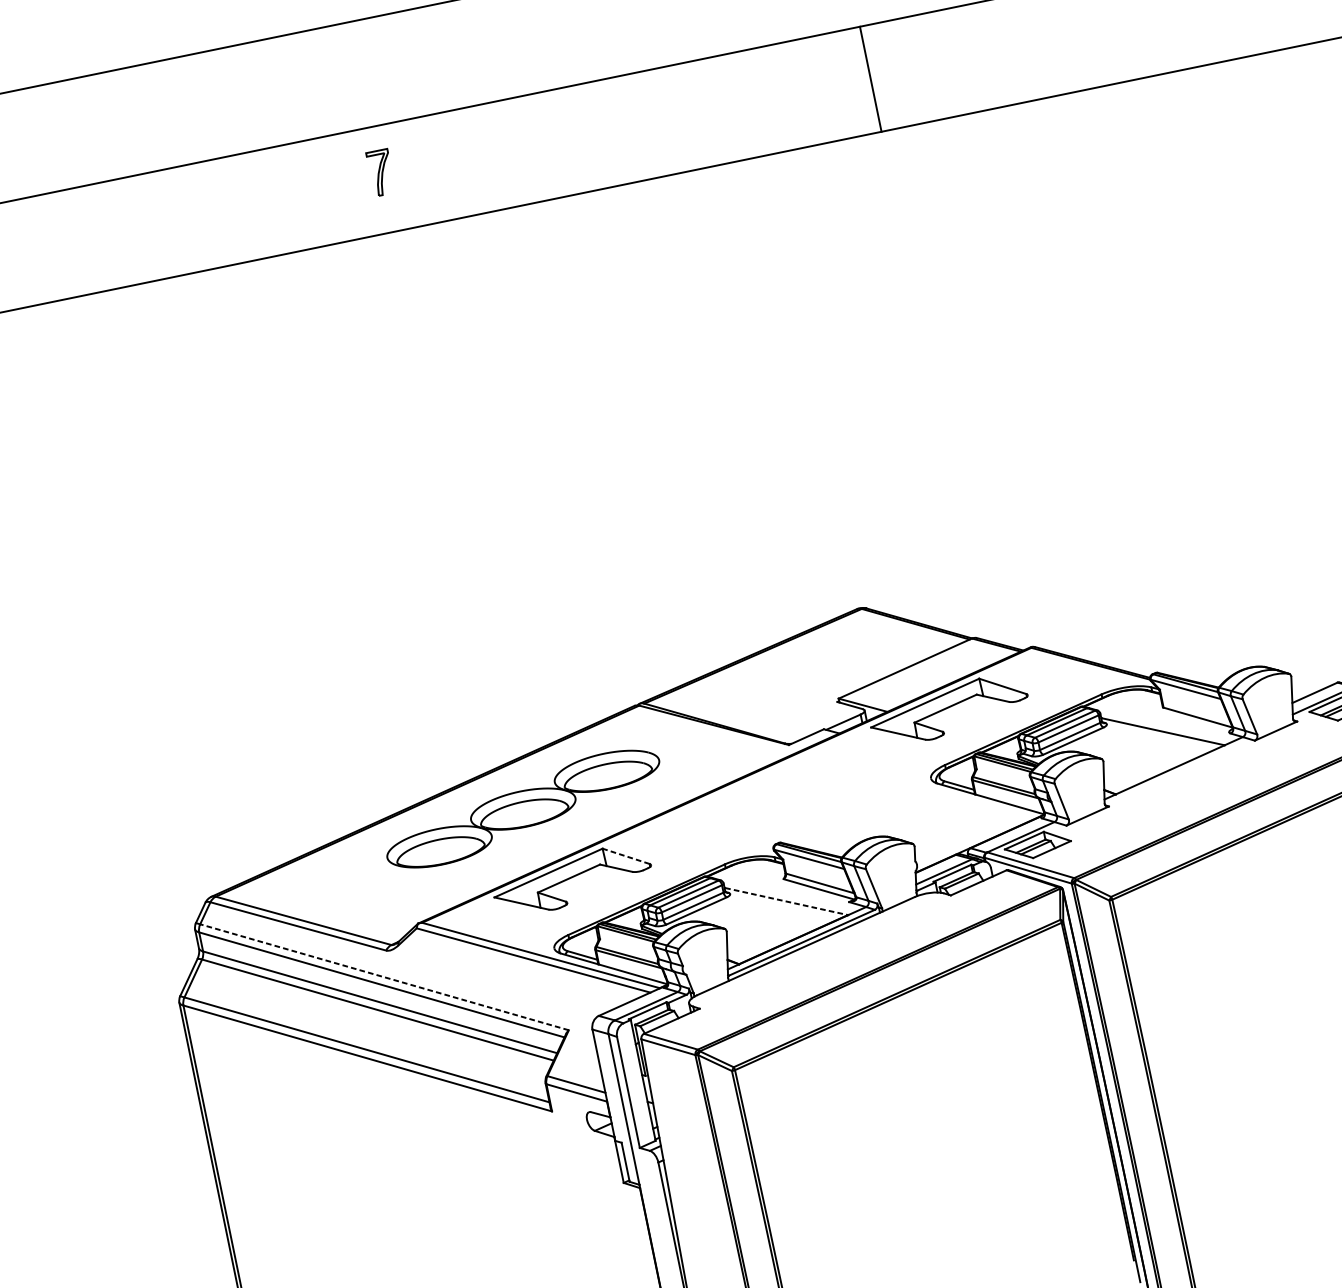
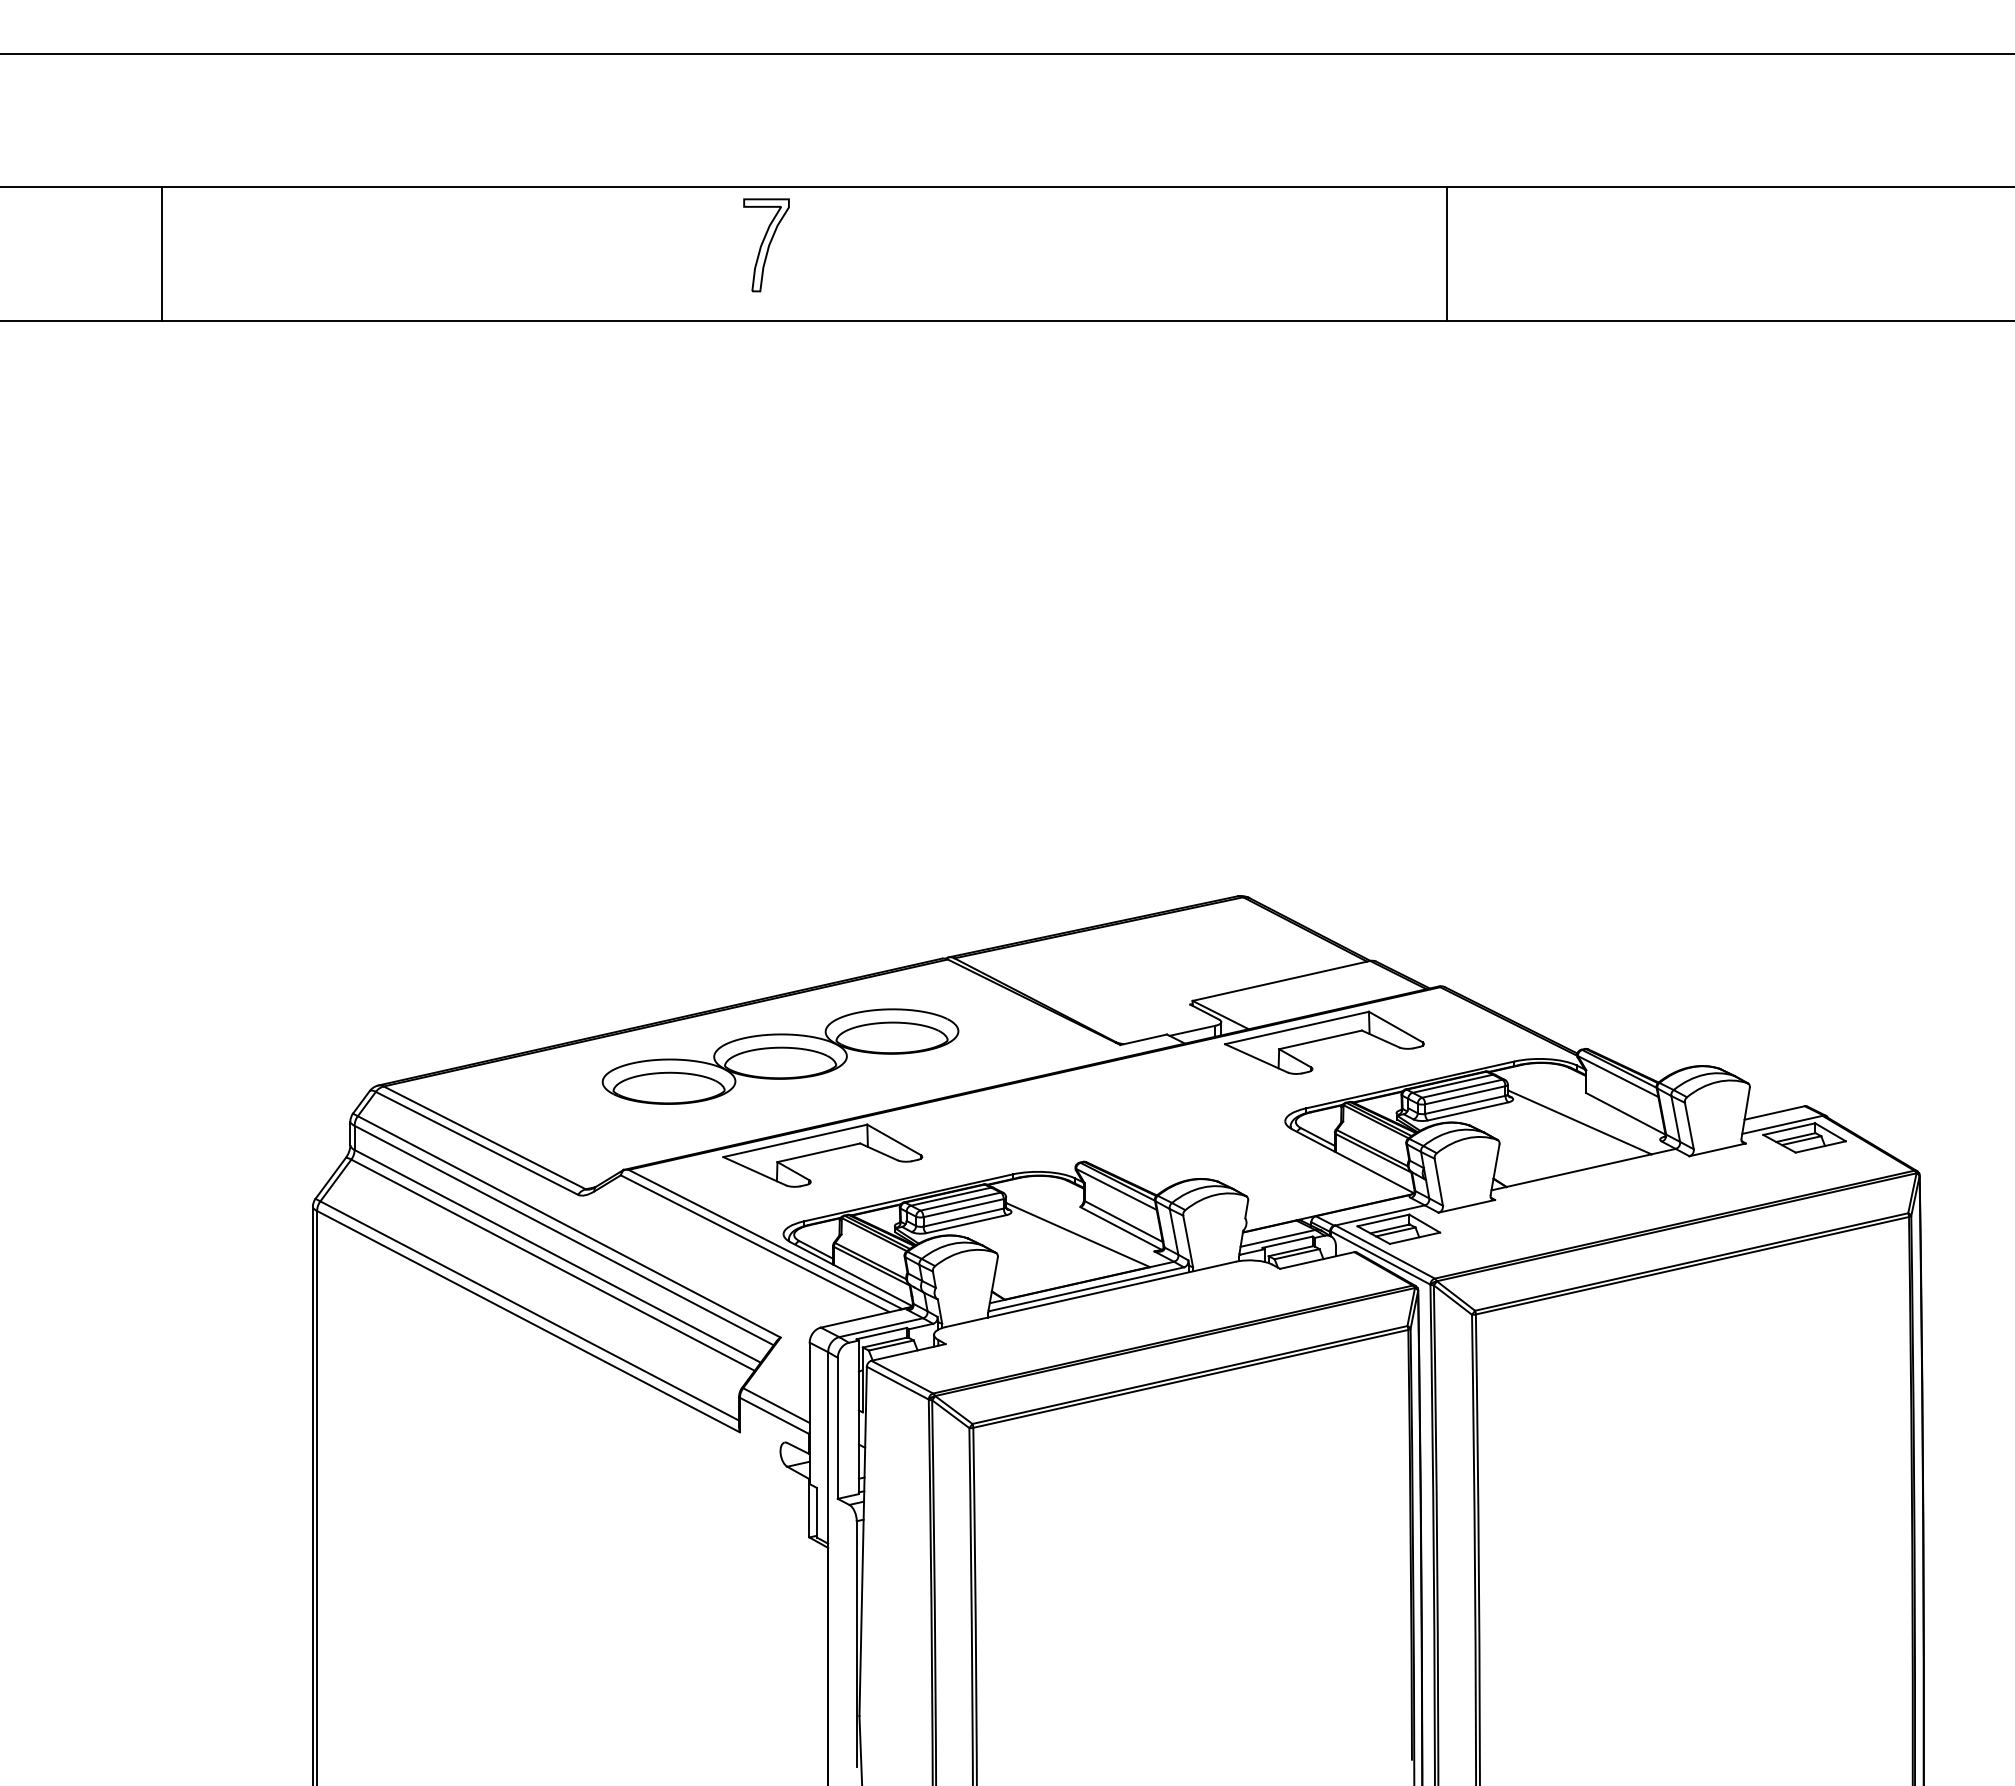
line: (870, 78) -> (1446, 253), moved
part: (381, 172) -> (766, 245), size x1.67
line: (626, 855) -> (894, 1139), dashed -> solid
line: (786, 901) -> (1078, 1235), dashed -> solid
line: (384, 976) -> (569, 1226), dashed -> solid

